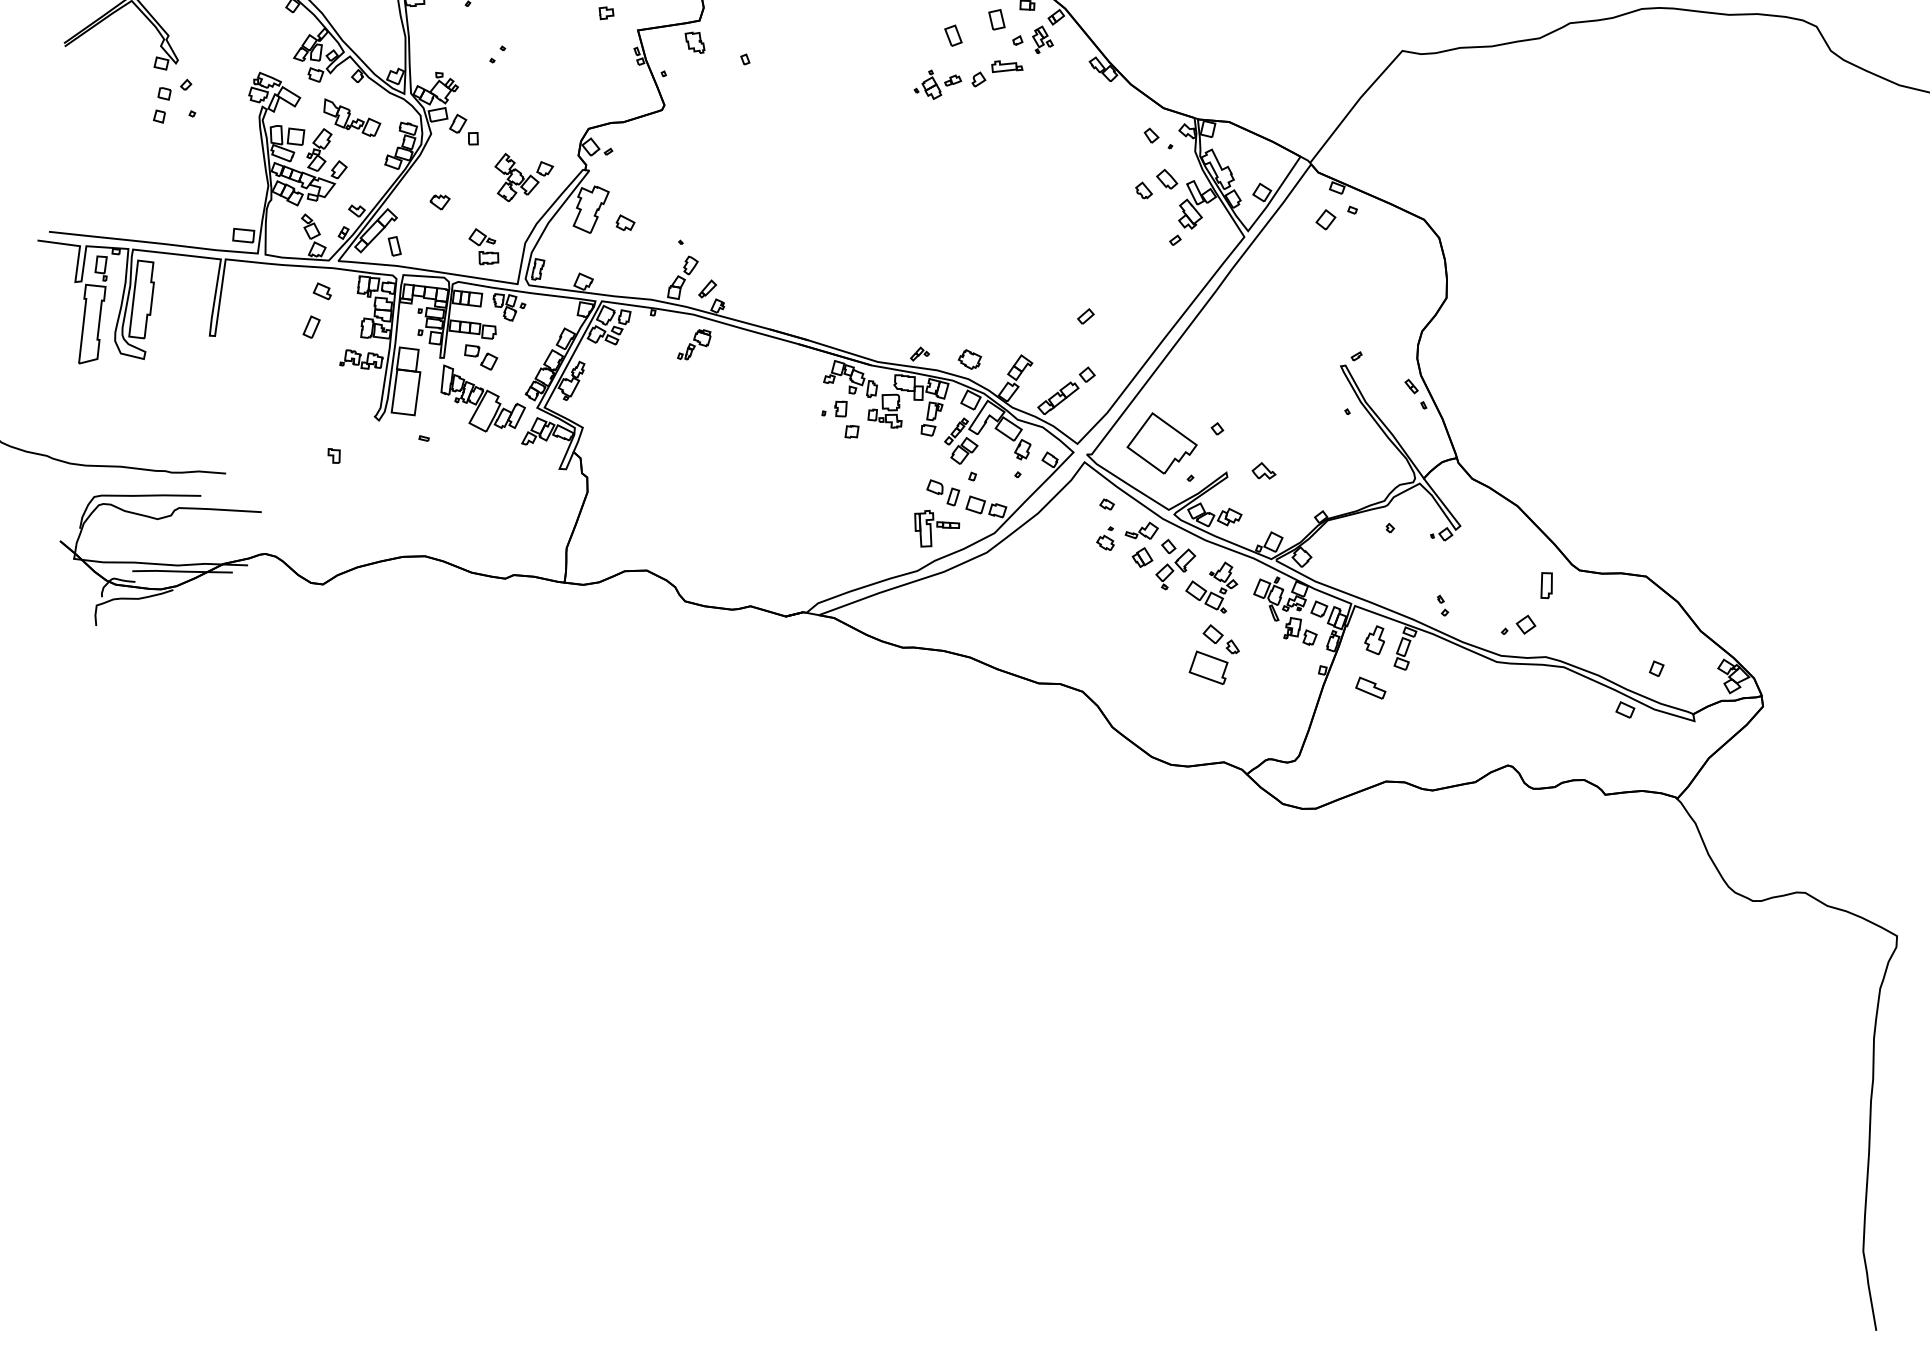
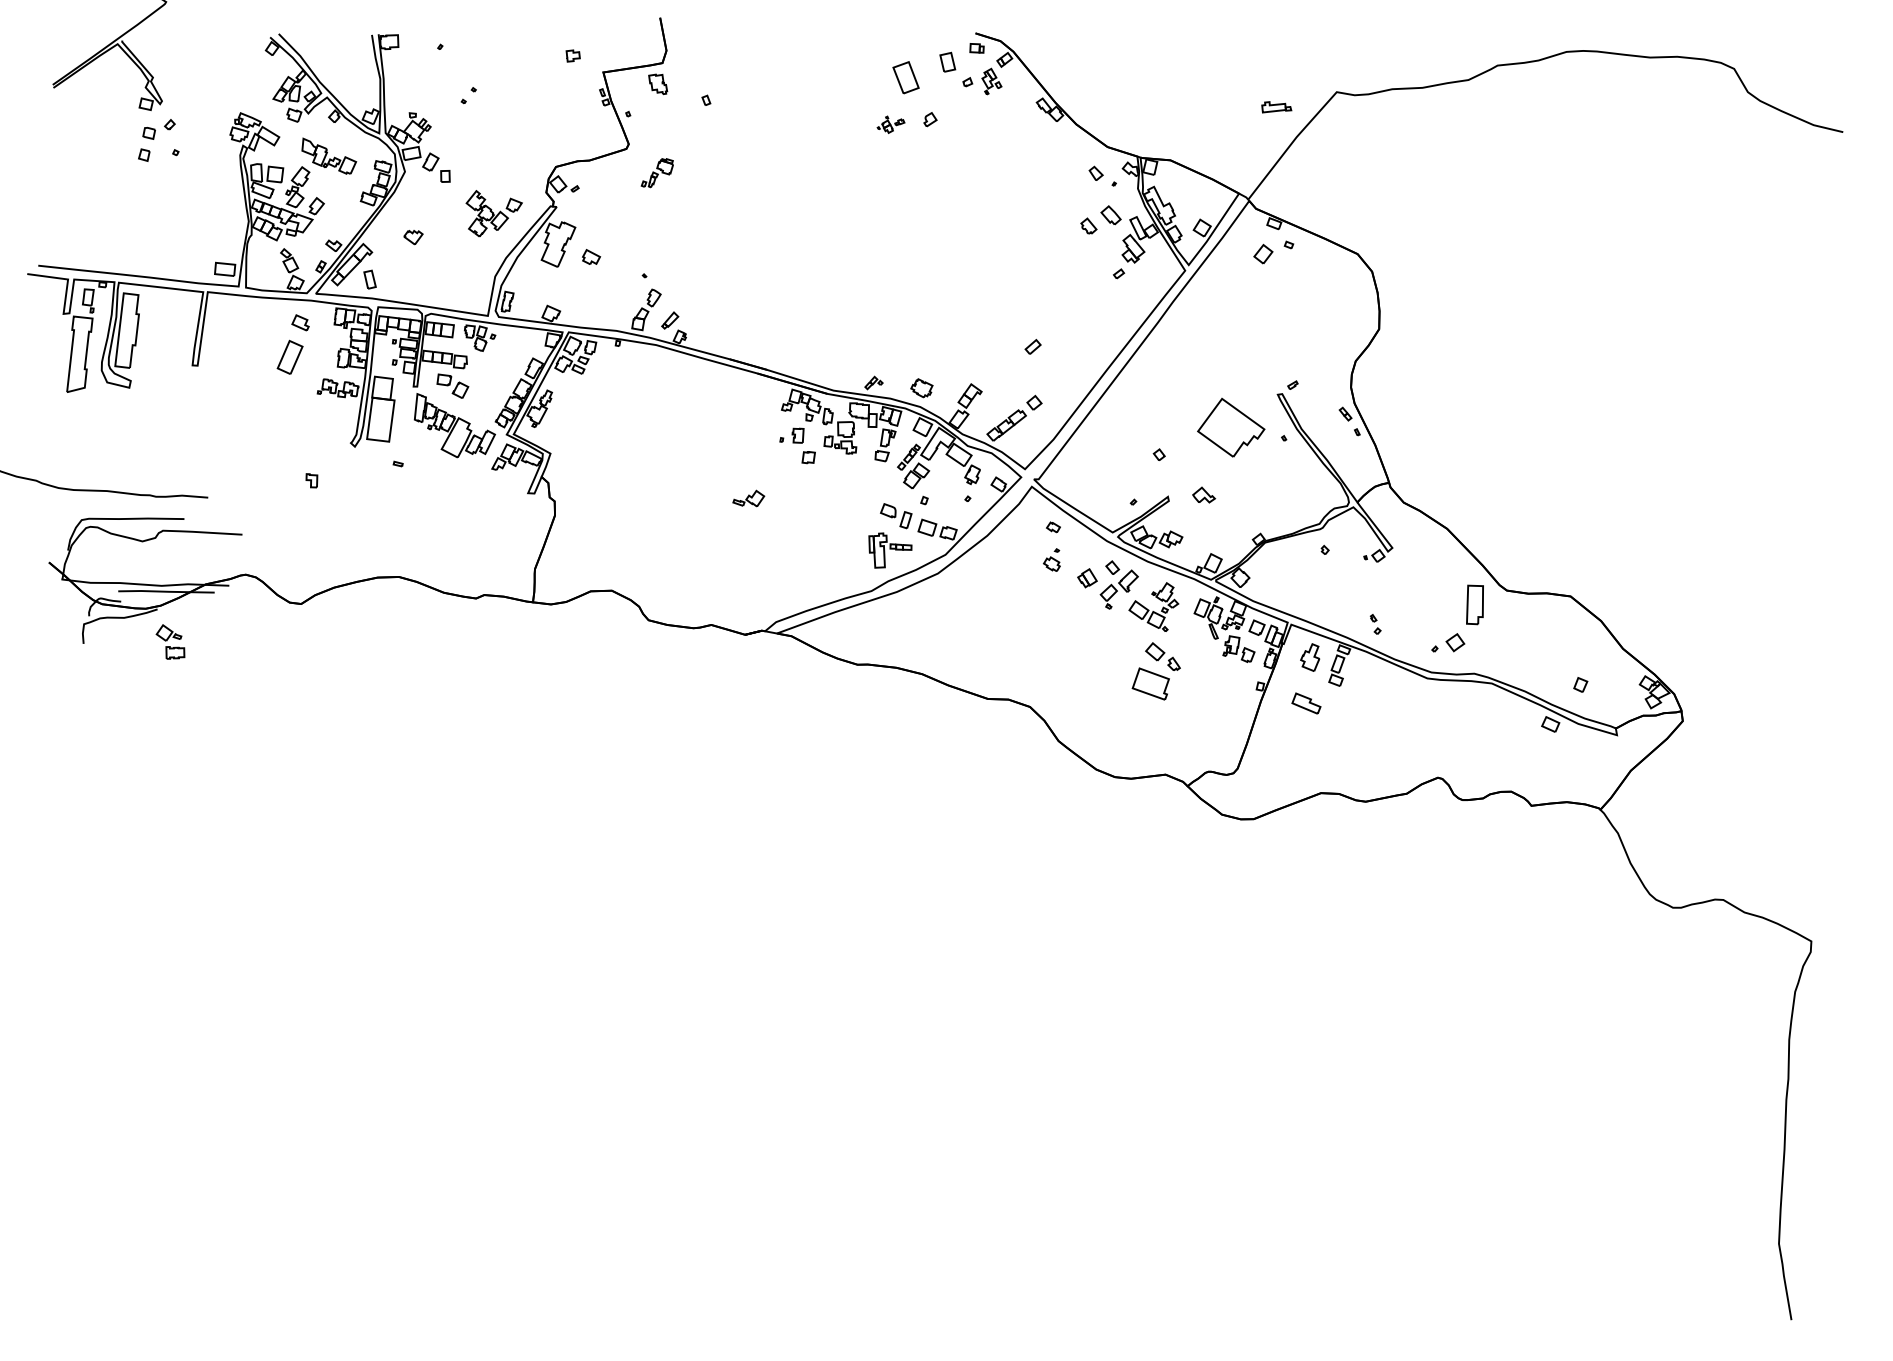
part: (952, 35) -> (905, 77), size x1.6
part: (1007, 66) -> (1276, 107), moved
part: (937, 84) -> (890, 124), size x0.6
part: (483, 246) -> (170, 641), moved
part: (311, 326) -> (290, 356), size x1.6
part: (693, 345) -> (656, 173), moved
part: (1162, 443) -> (1231, 427), moved
part: (1141, 530) -> (748, 498), moved
part: (1546, 585) -> (1475, 605), size x1.6

